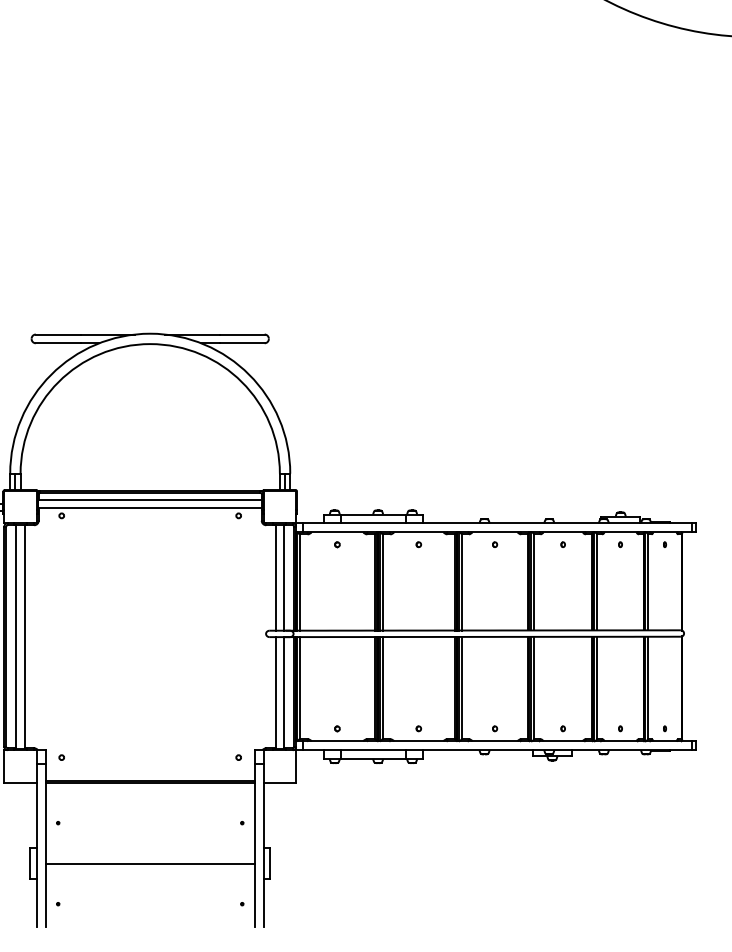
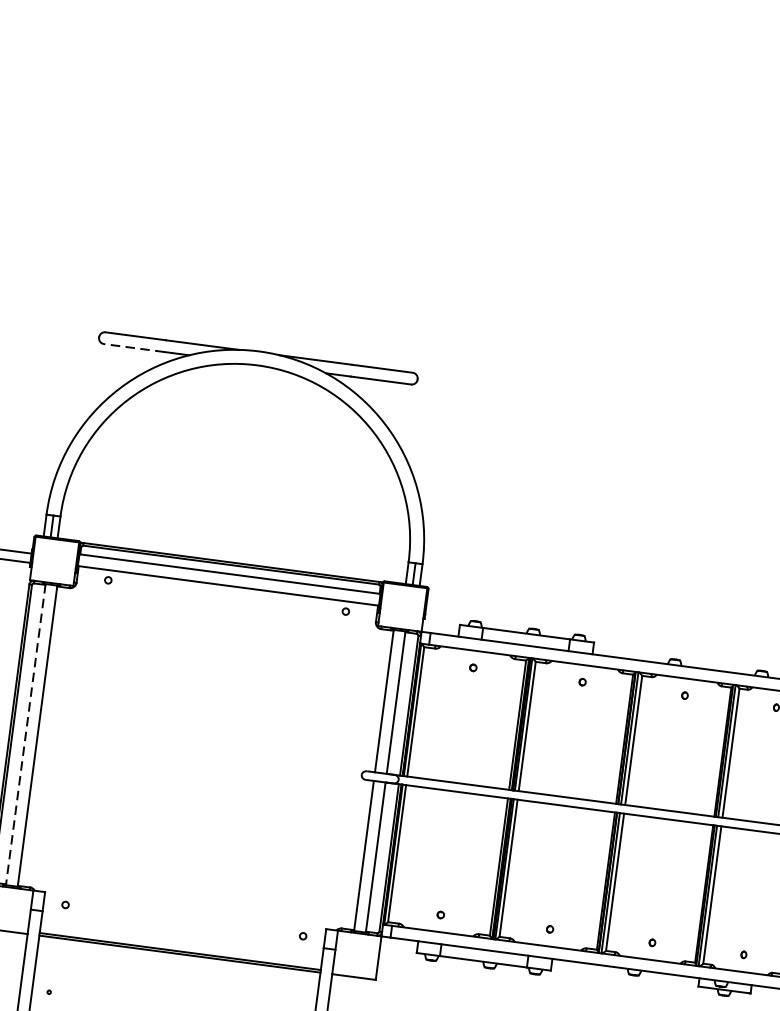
line: (58, 343) -> (134, 348), solid -> dashed
line: (16, 637) -> (26, 735), solid -> dashed

